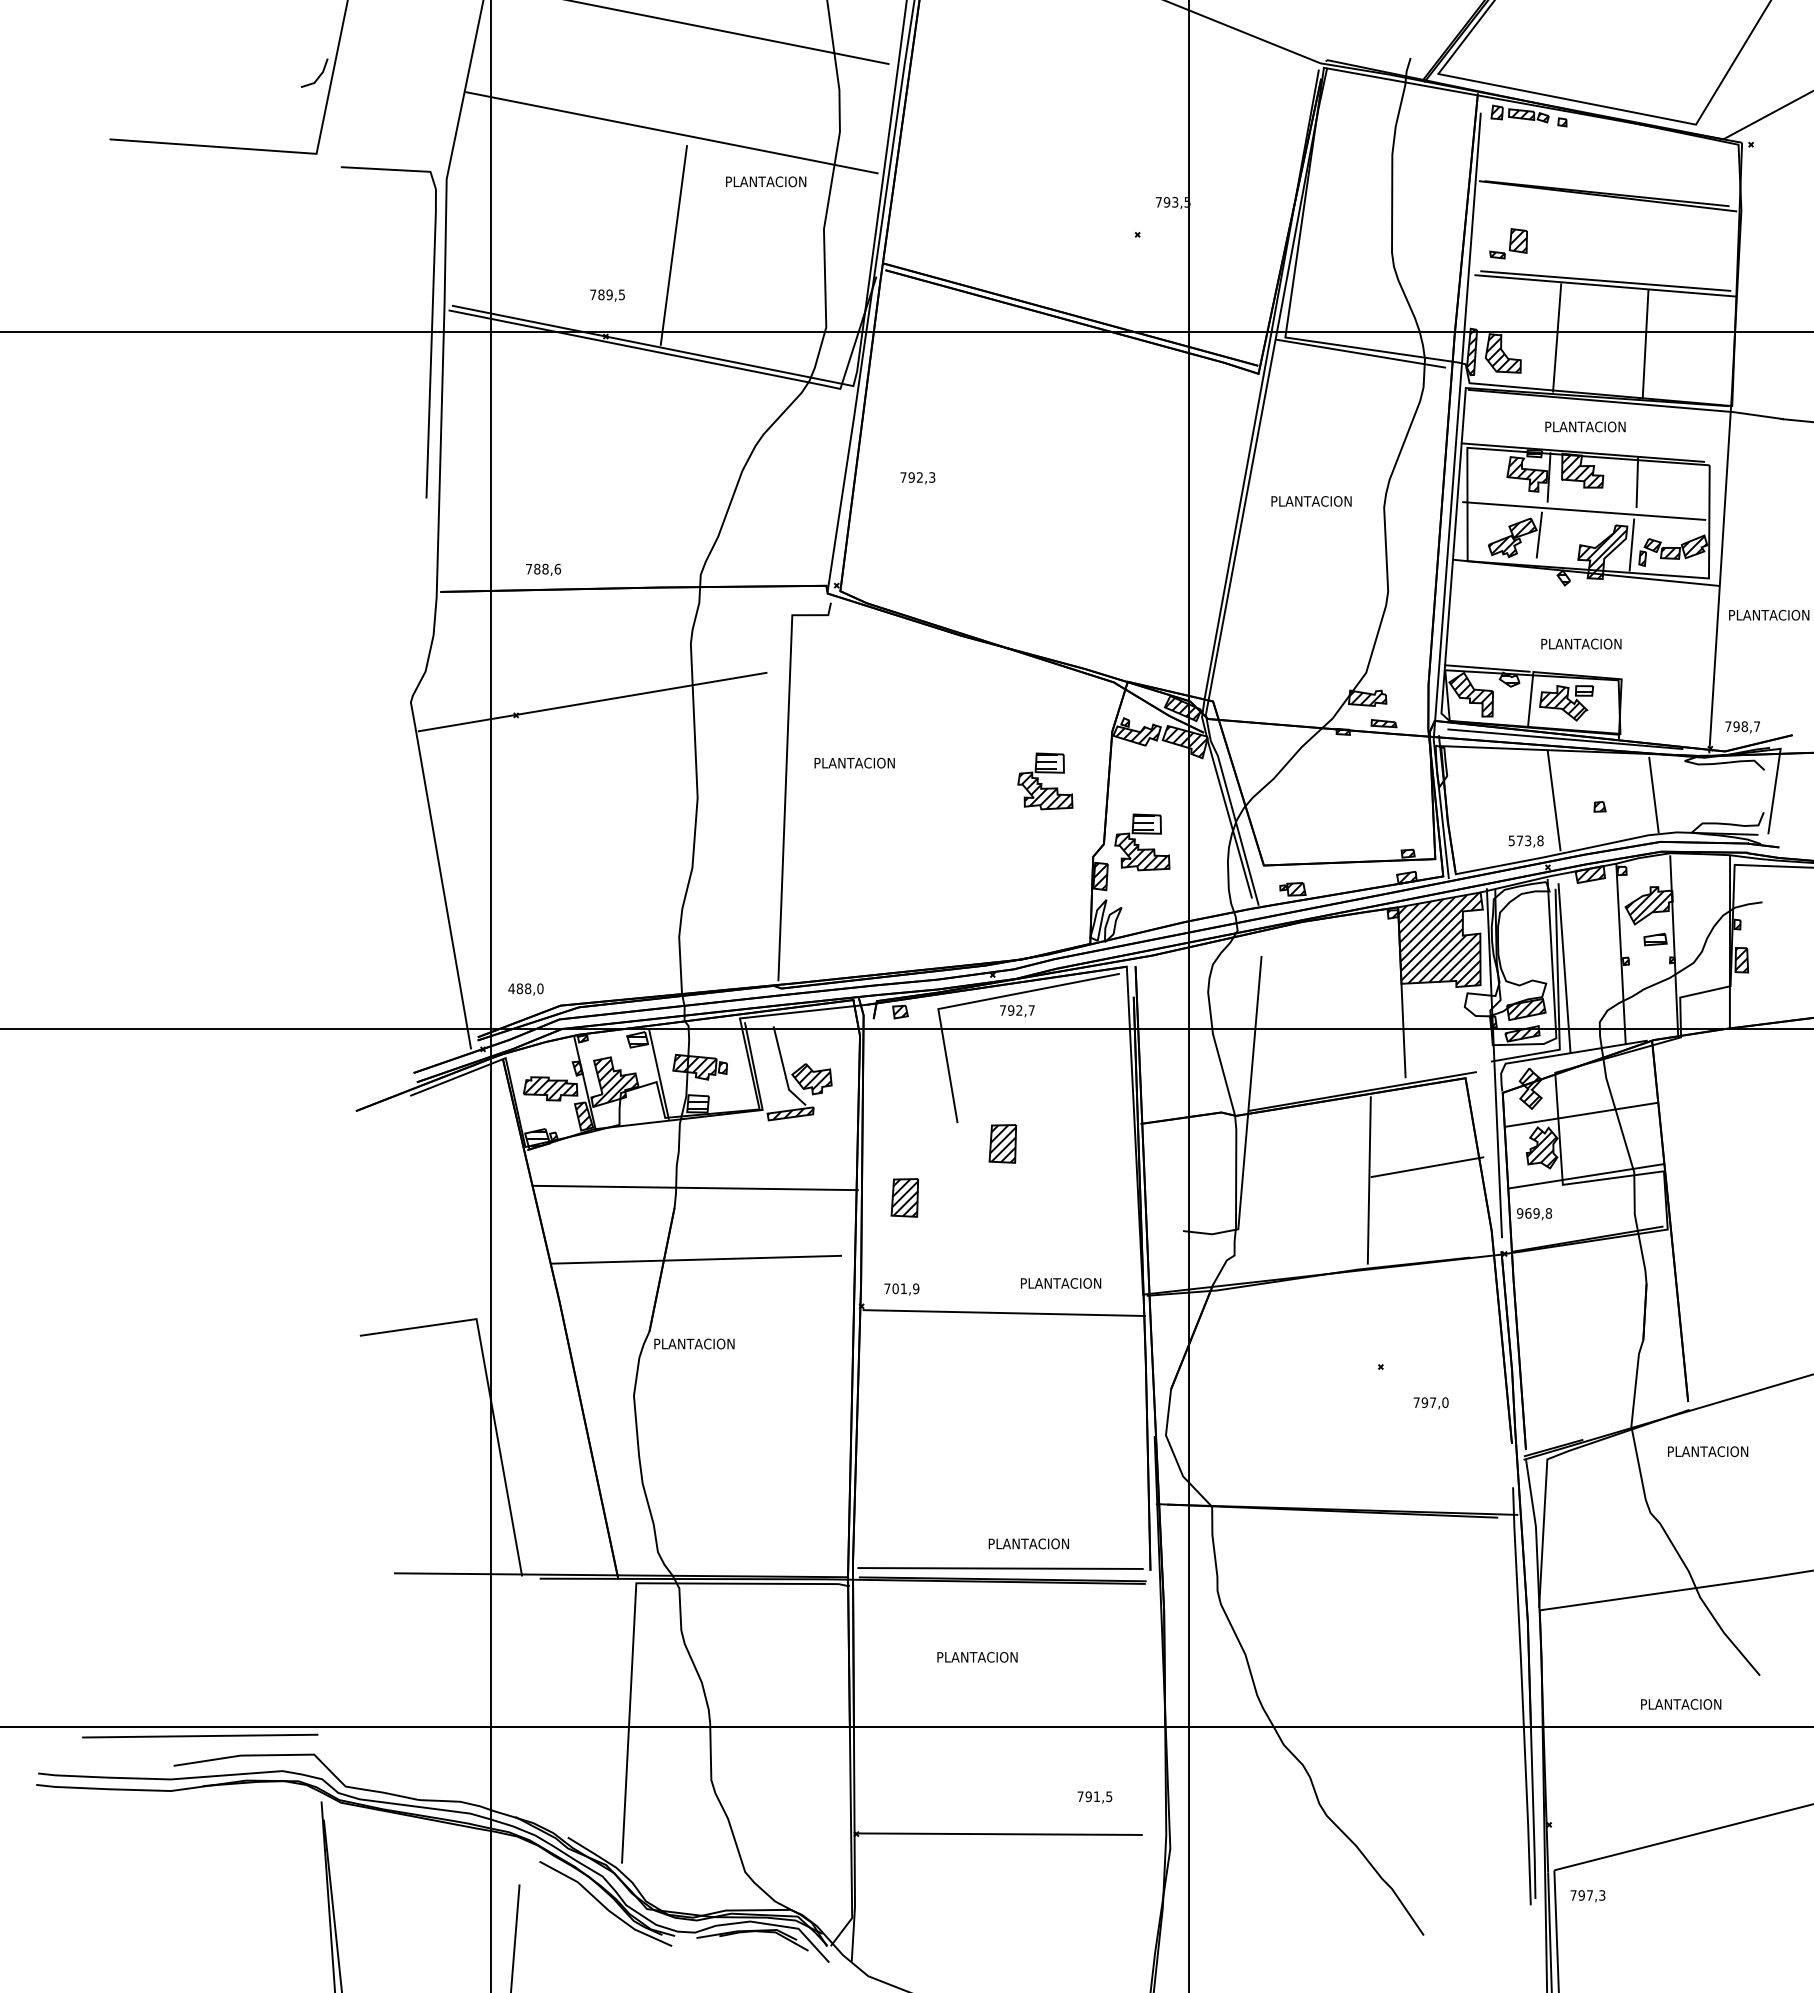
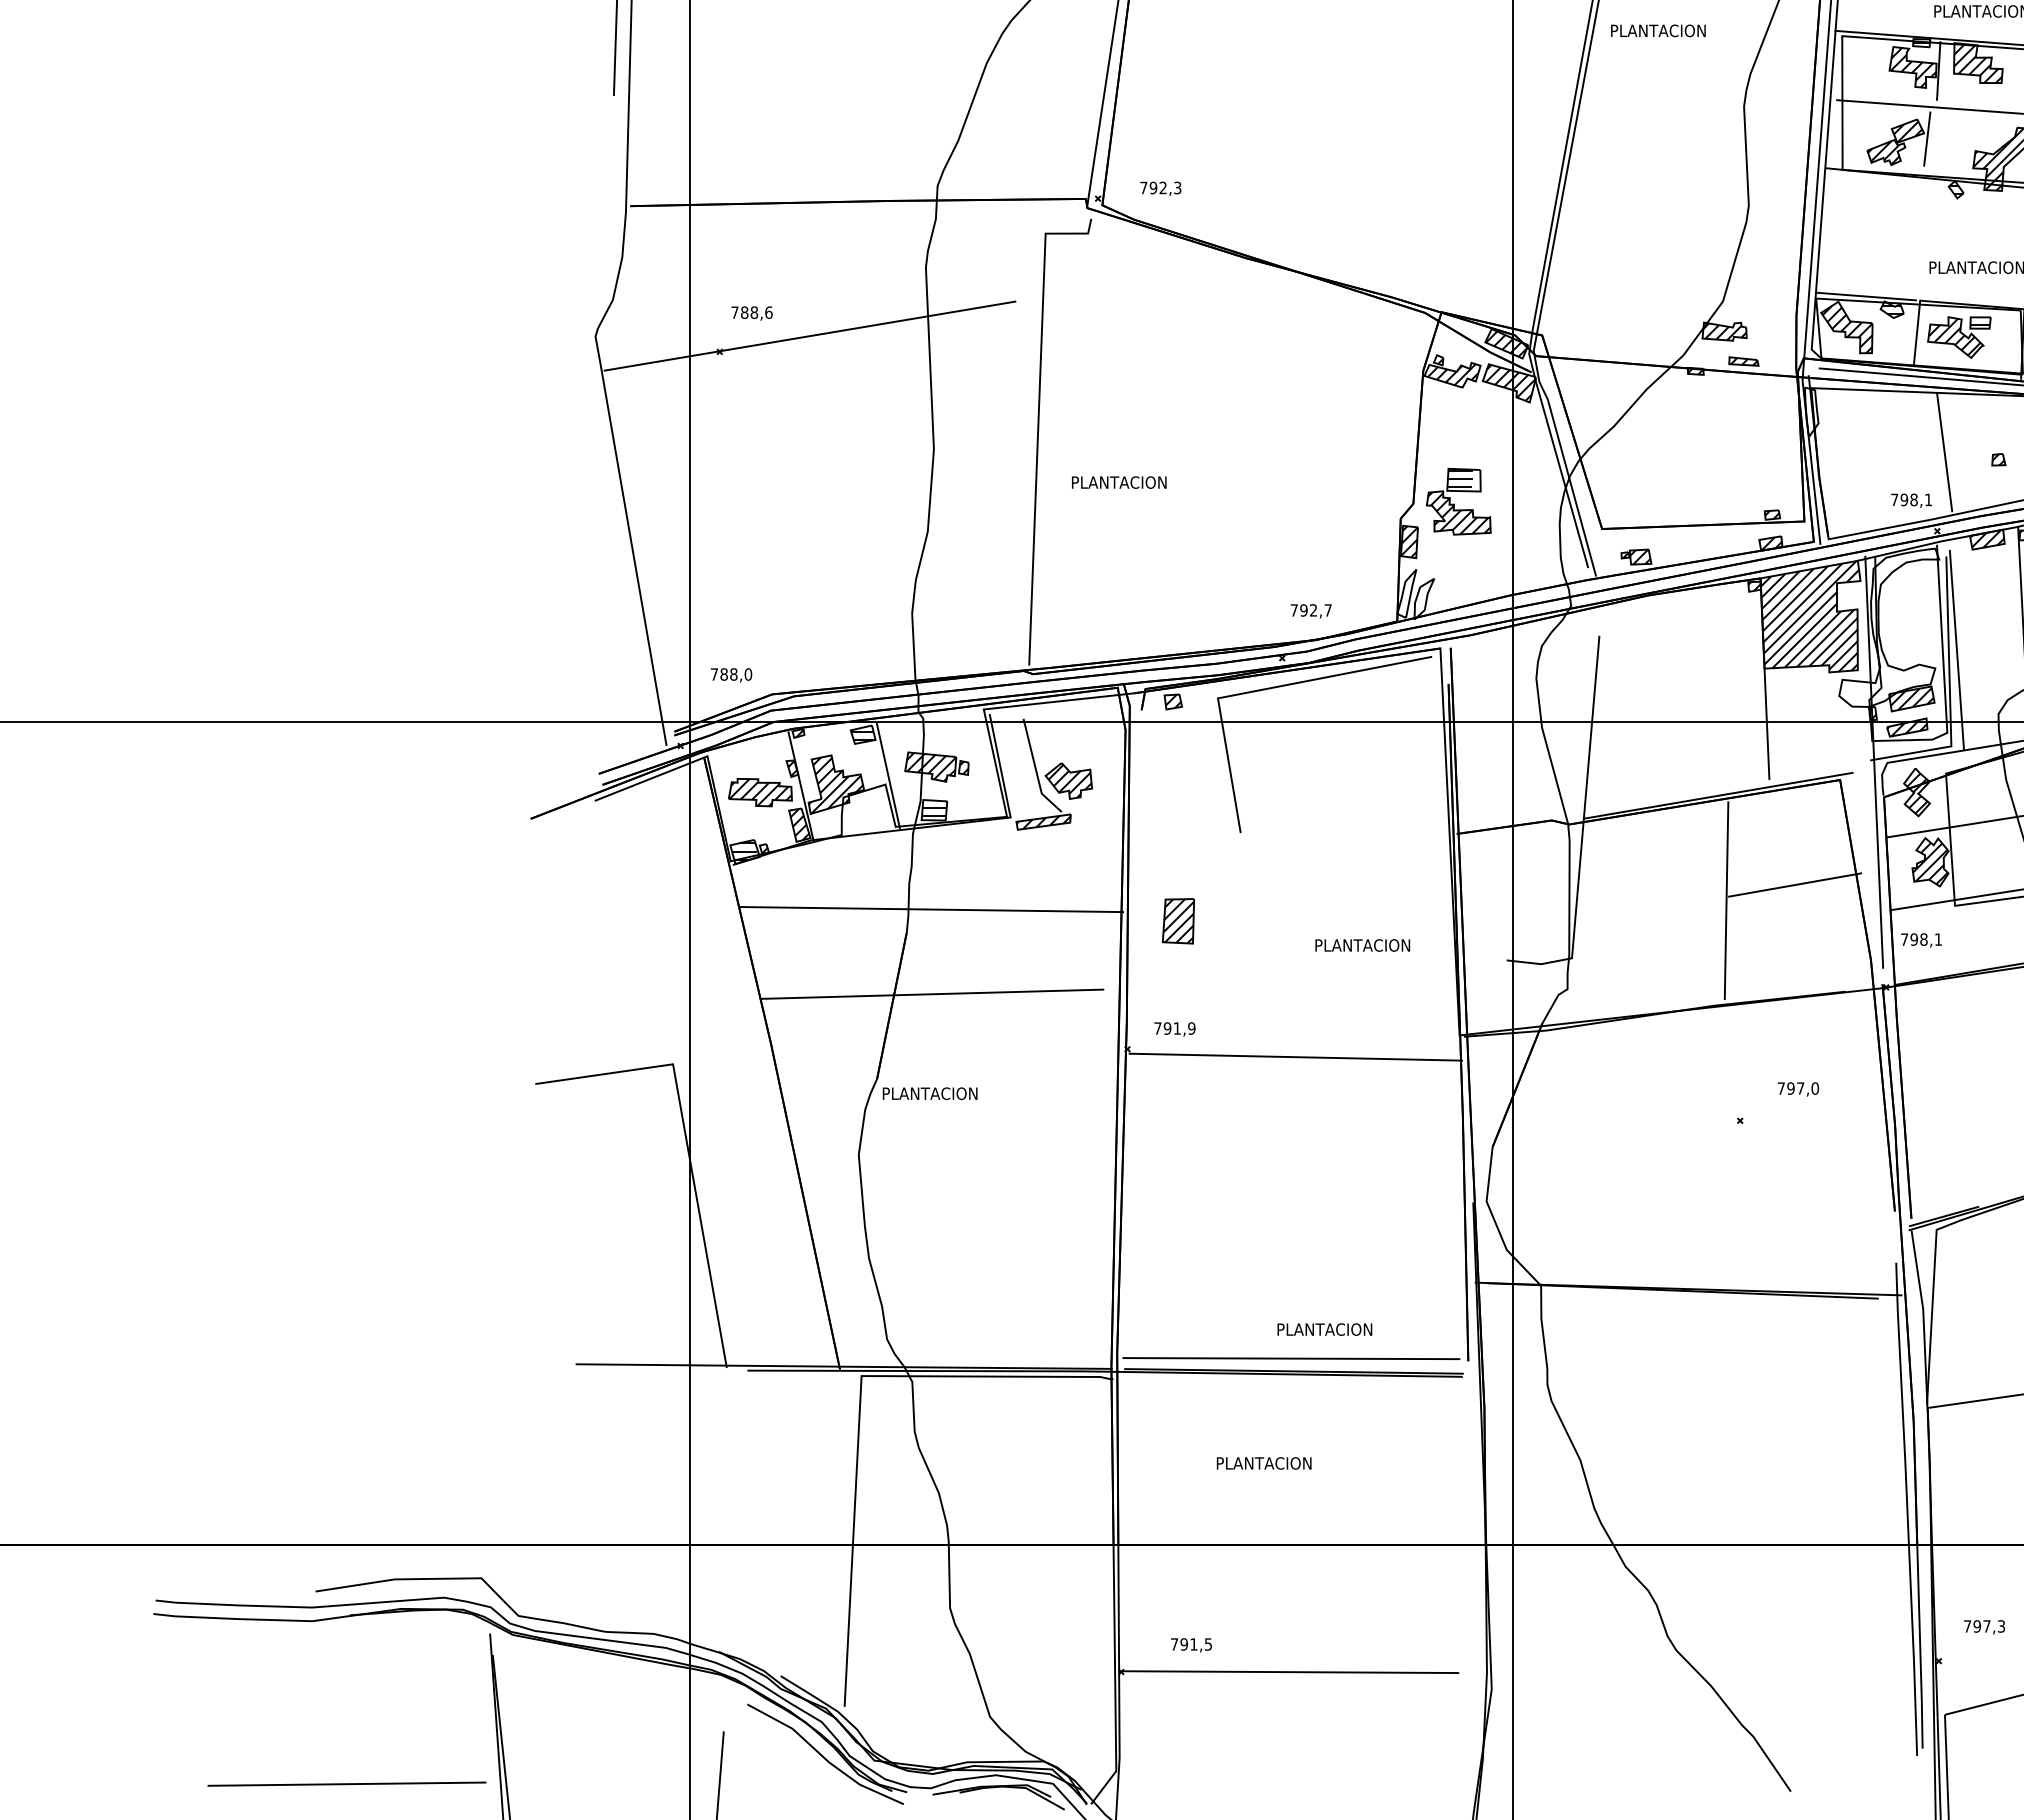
text: (917, 478) -> (1160, 189), moved
text: (1311, 501) -> (1658, 30), moved
text: (543, 569) -> (752, 313), moved
text: (854, 762) -> (1119, 481), moved
part: (1045, 781) -> (1344, 429), removed
text: (1525, 840) -> (1910, 499), 573,8 -> 798,1
text: (511, 988) -> (714, 674), 488,0 -> 788,0
text: (1017, 1011) -> (1311, 611), moved
part: (1002, 1143) -> (1293, 857), removed
text: (1534, 1213) -> (1921, 939), 969,8 -> 798,1
text: (1061, 1283) -> (1363, 945), moved
text: (895, 1288) -> (1167, 1028), 701,9 -> 791,9
text: (1430, 1403) -> (1797, 1089), moved
line: (200, 1735) -> (347, 1783), moved
text: (1094, 1797) -> (1191, 1645), moved
text: (1587, 1896) -> (1984, 1627), moved

